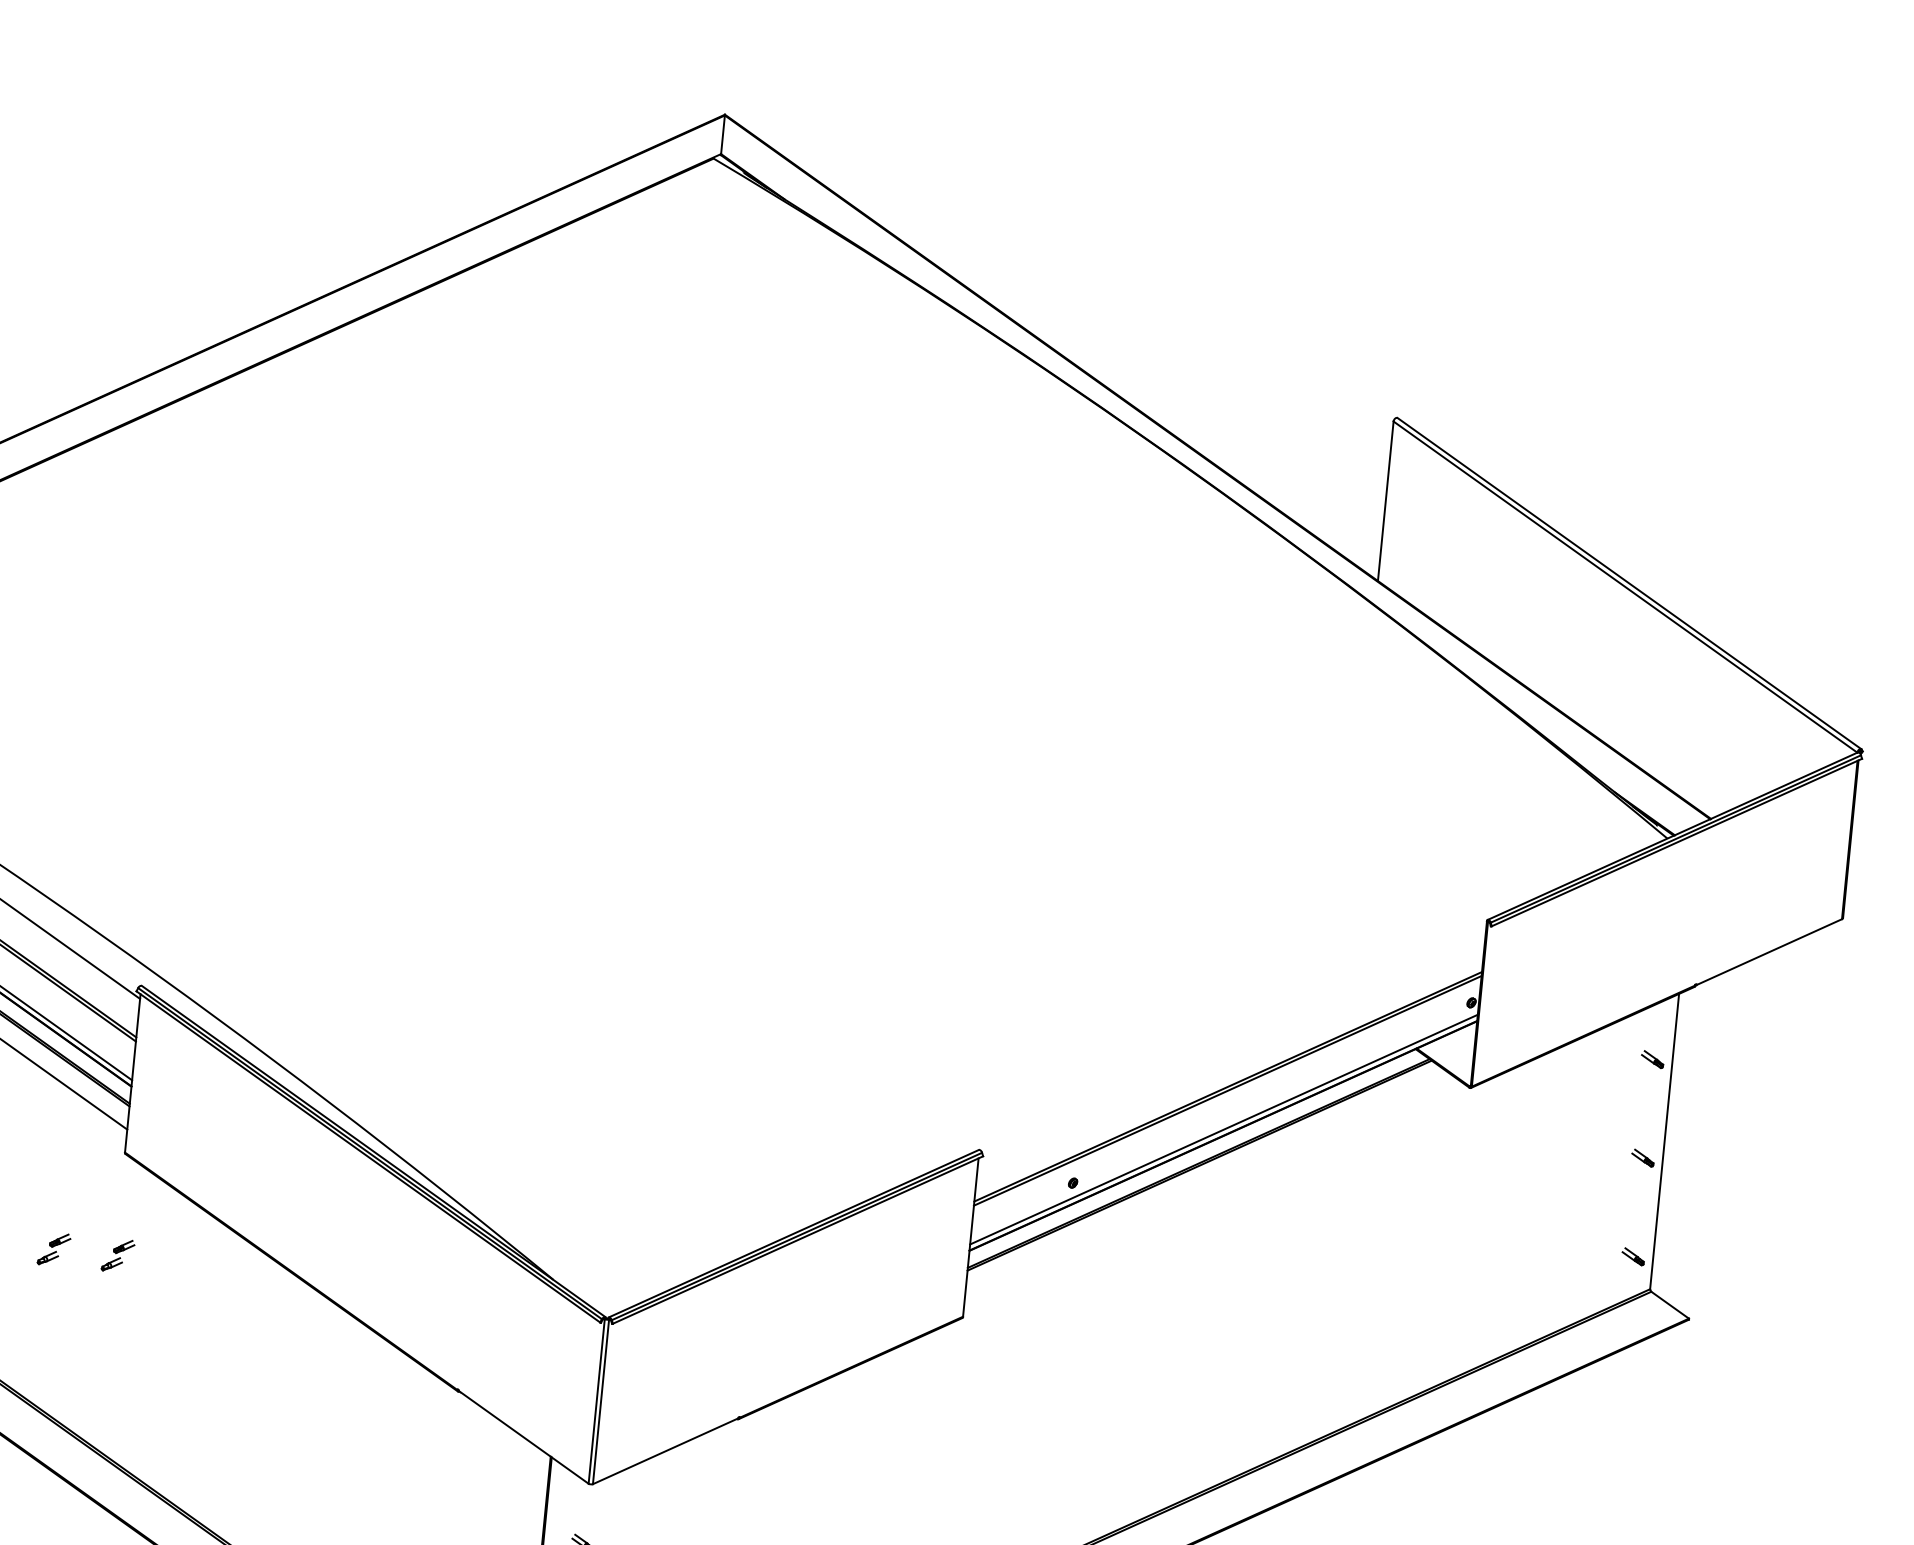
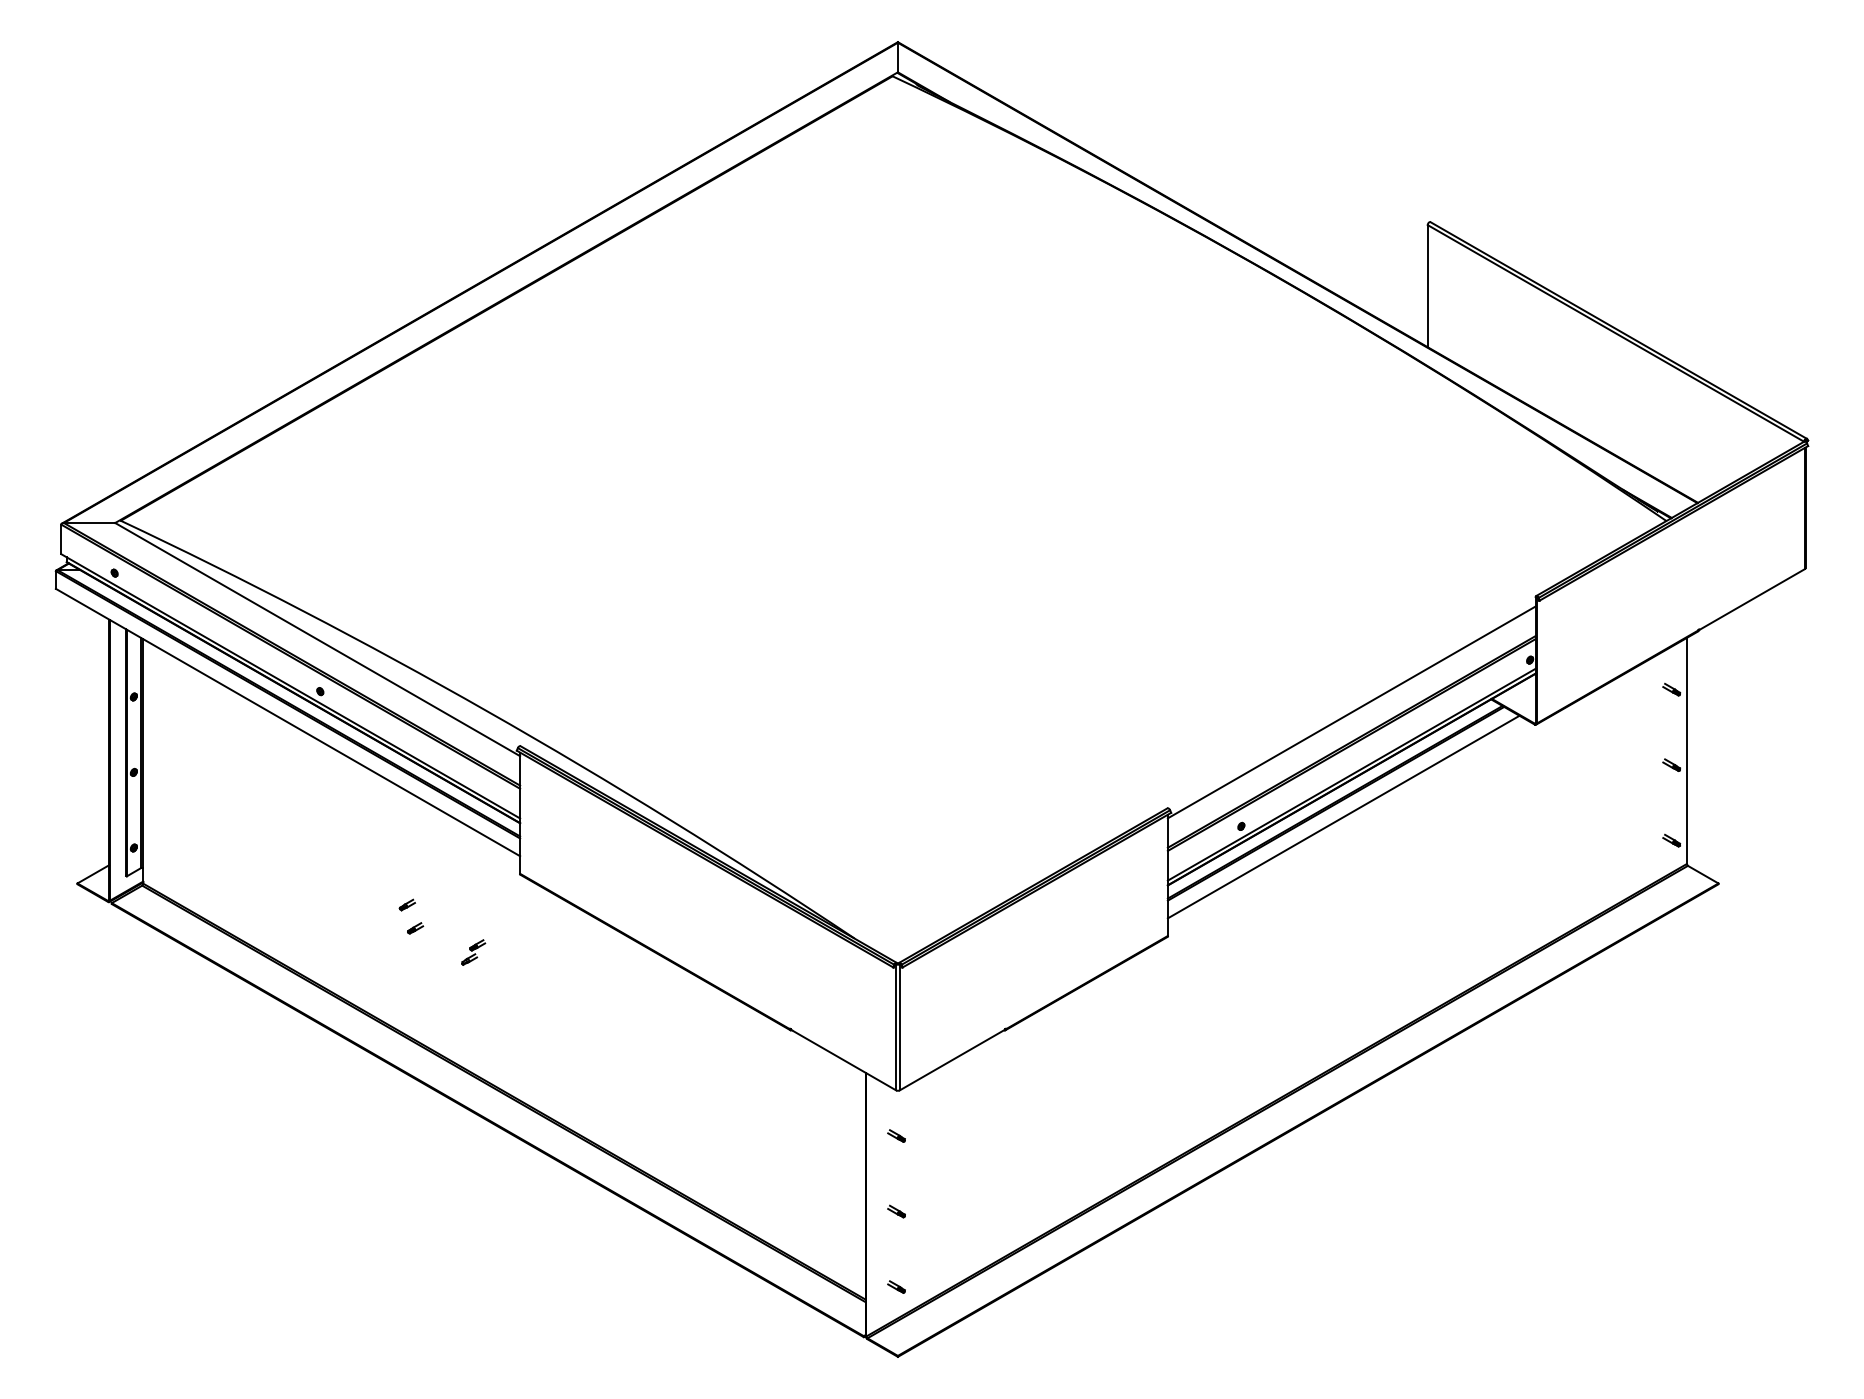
line: (1231, 1048) -> (1351, 712), added
line: (1207, 1183) -> (1343, 816), added
part: (118, 1255) -> (522, 952), removed

